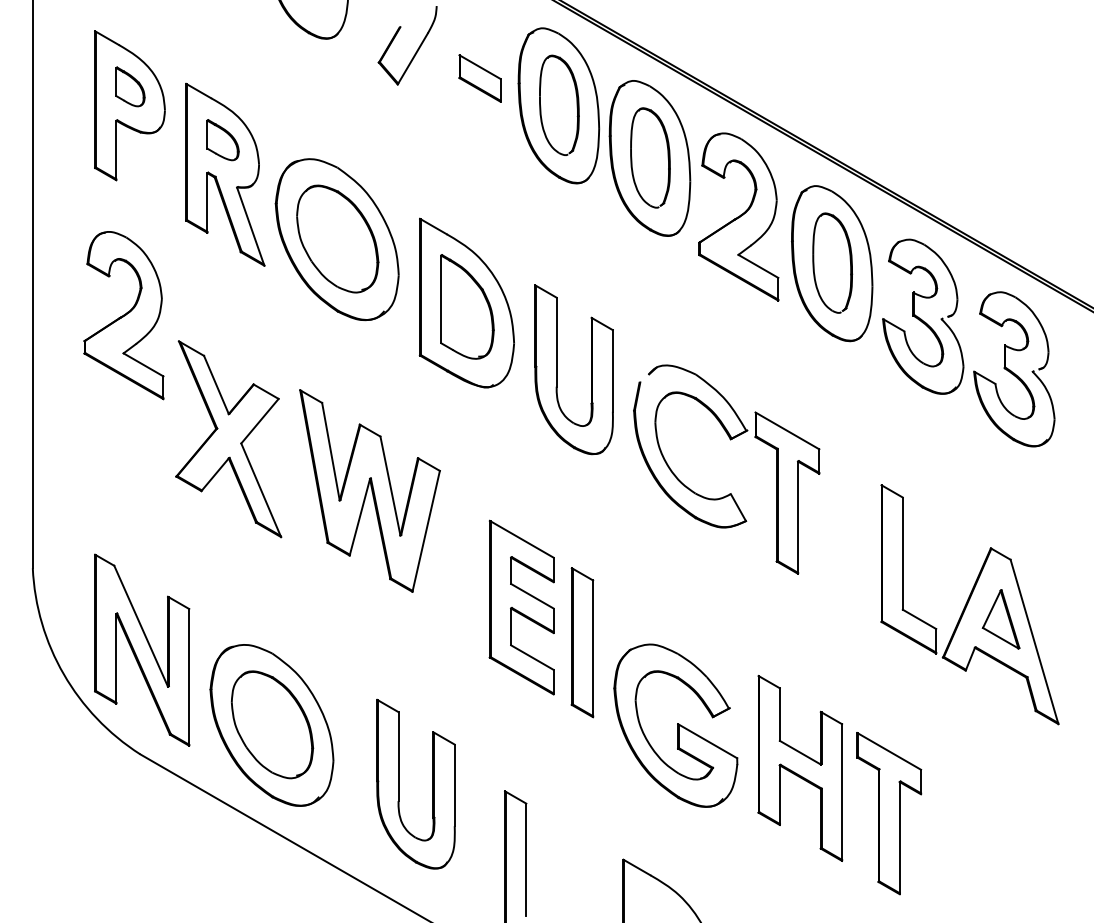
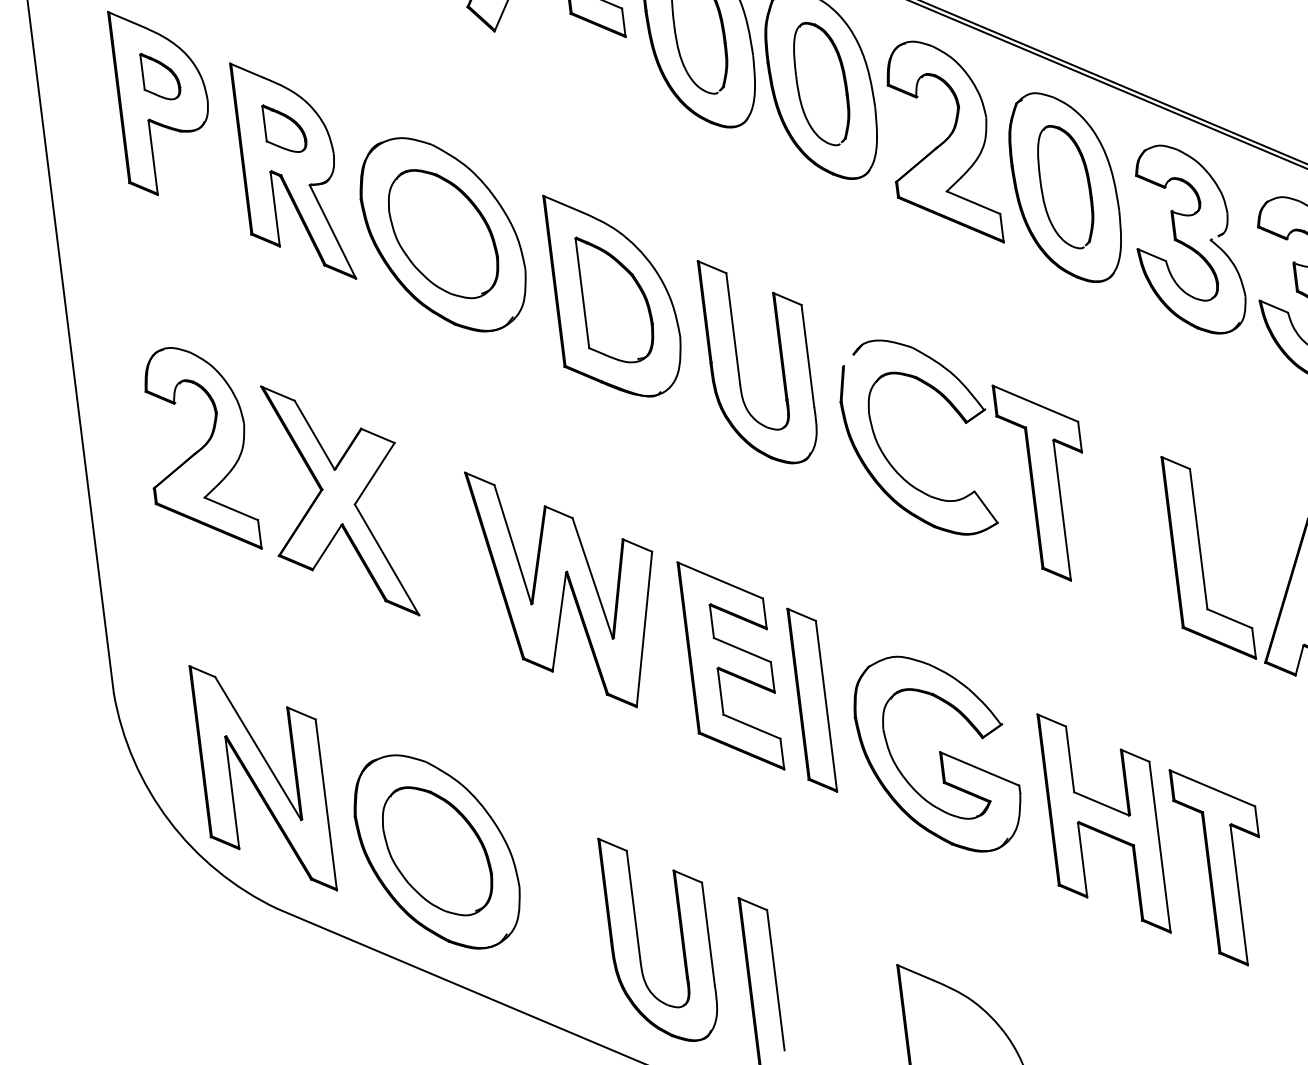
part: (123, 315) -> (198, 450), moved
part: (369, 490) -> (567, 587), moved
part: (675, 725) -> (937, 754), moved
part: (399, 783) -> (639, 939), moved

